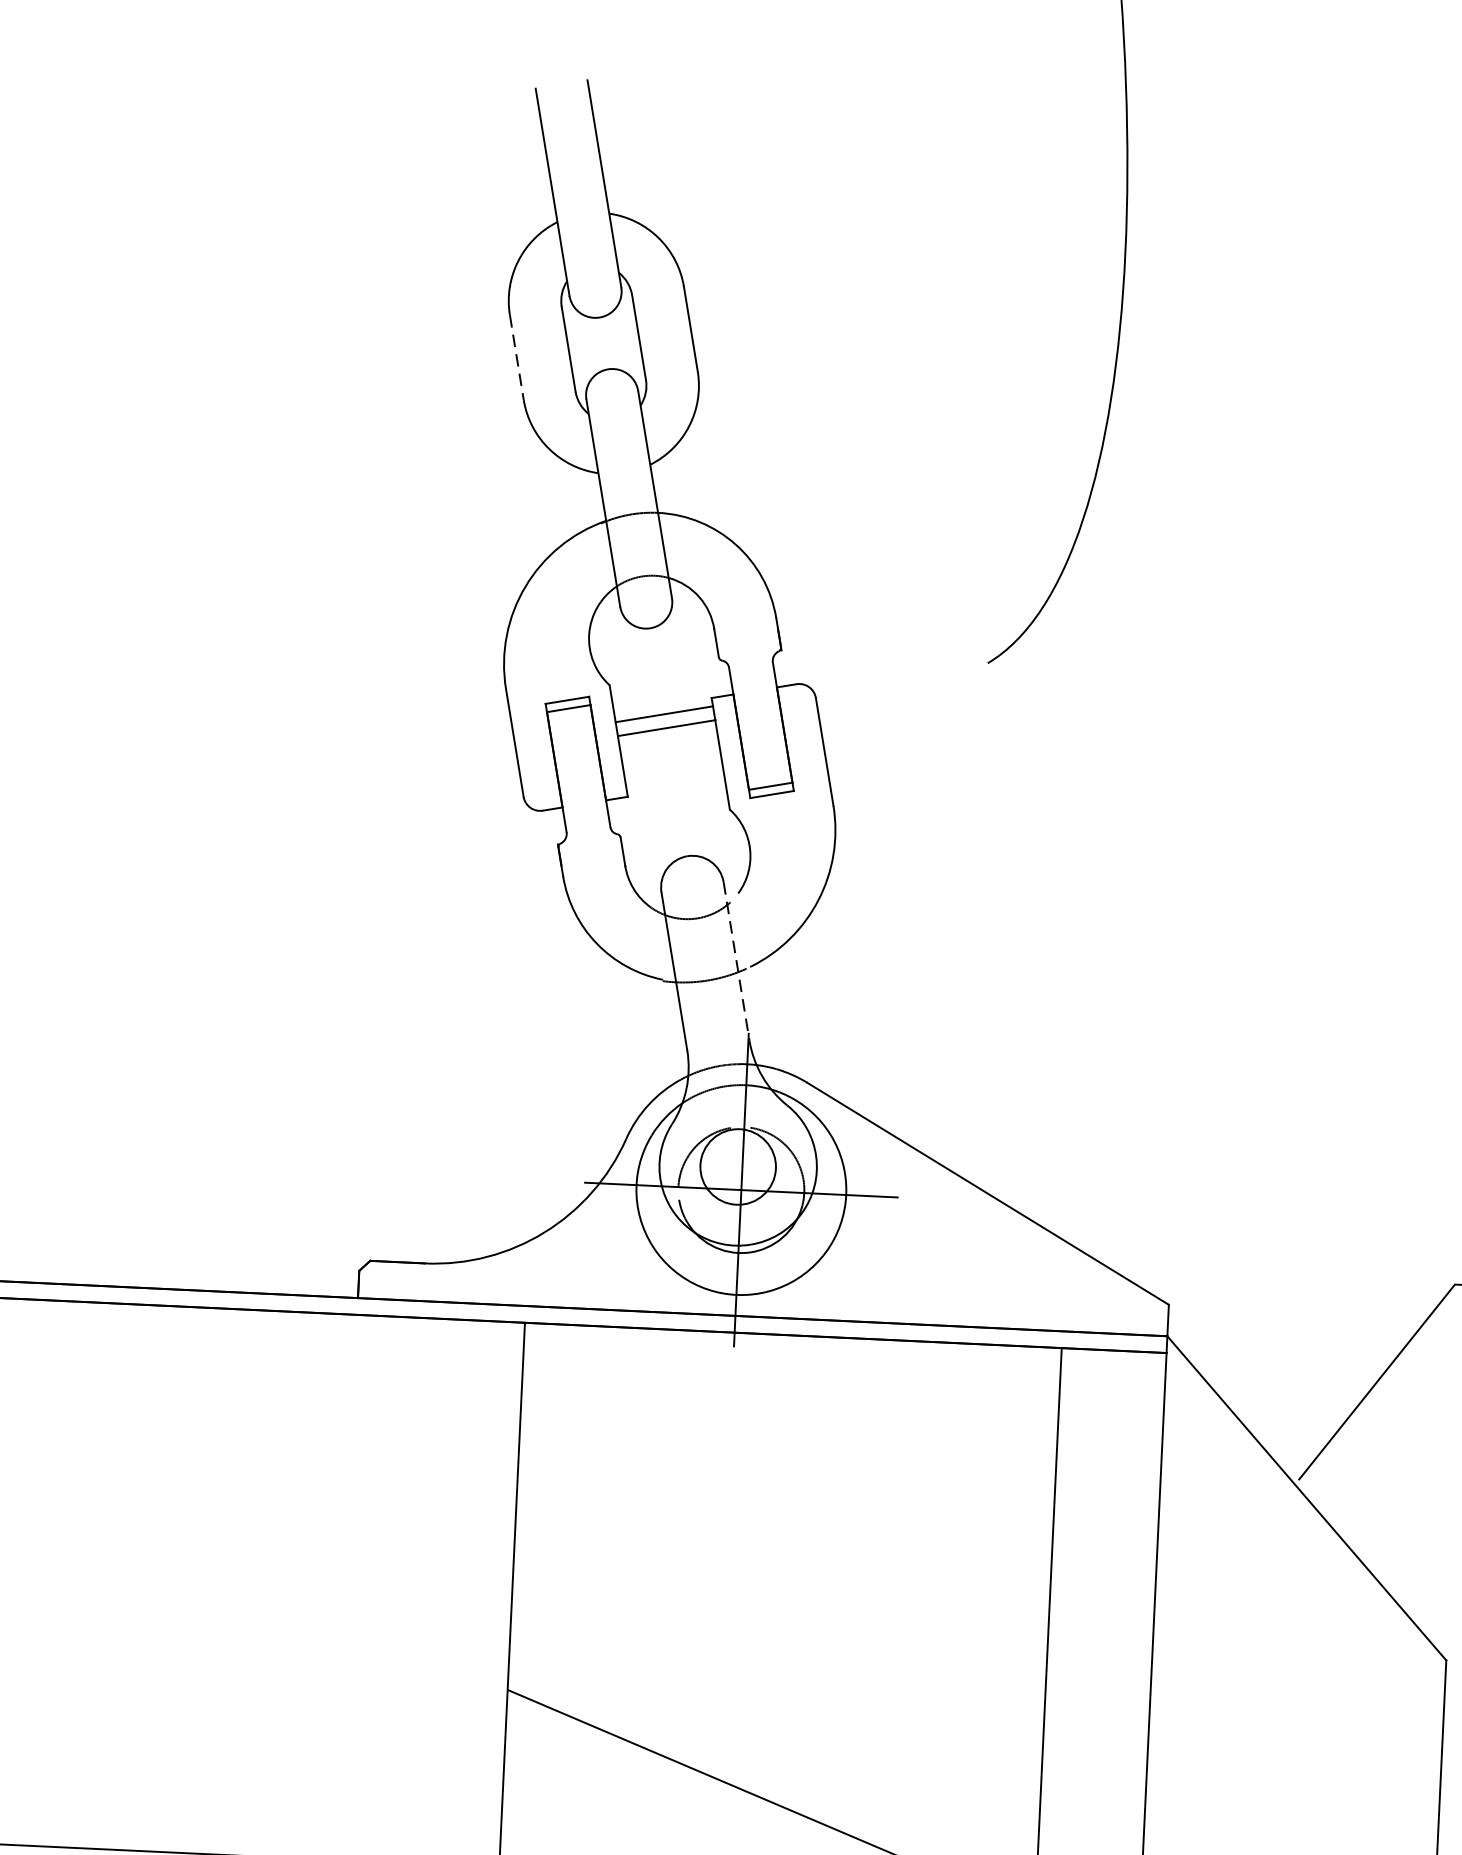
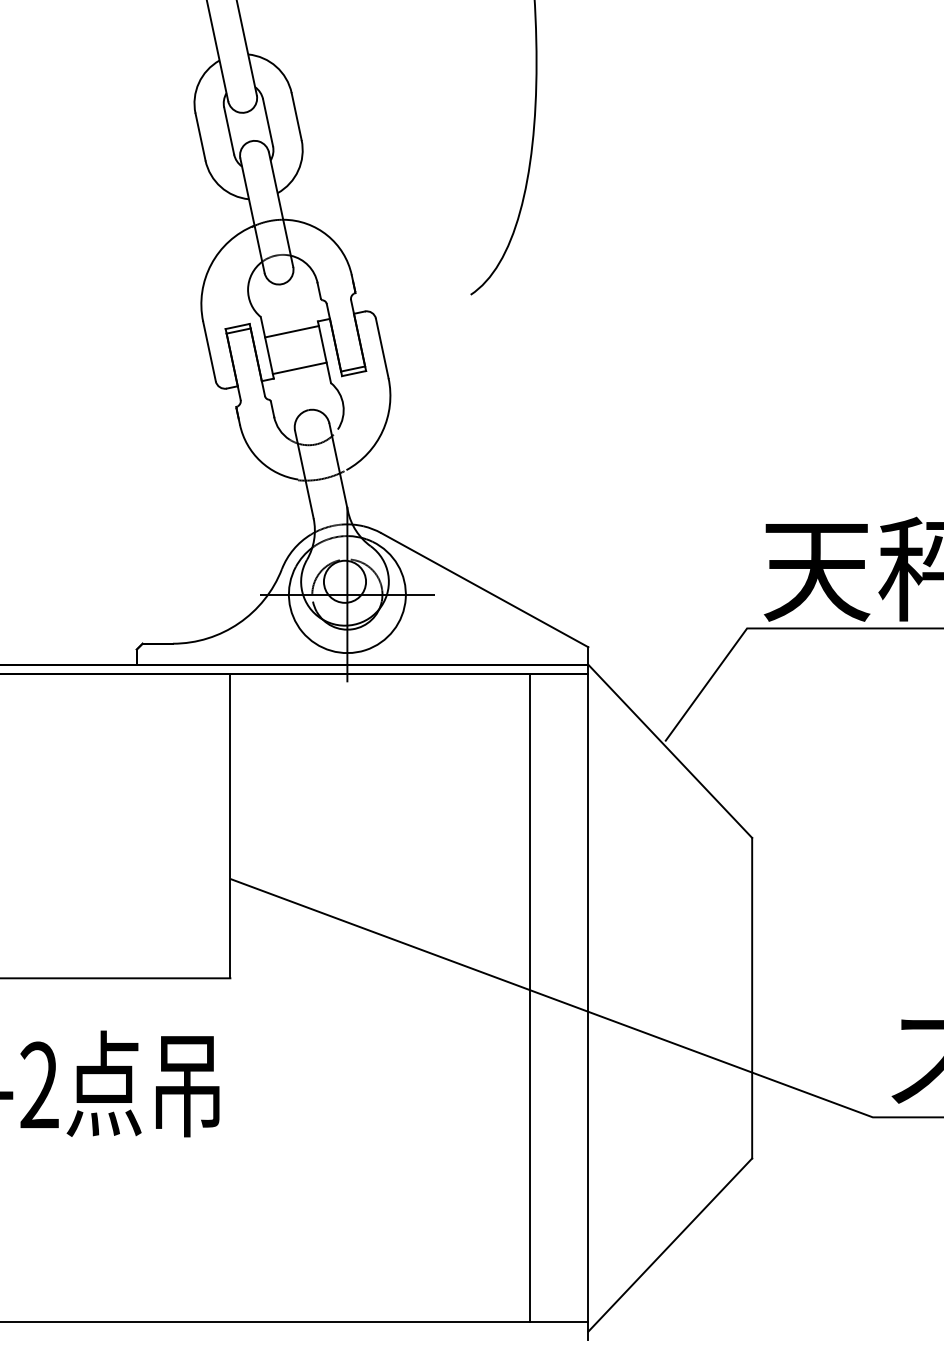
line: (516, 358) -> (200, 137), dashed -> solid
line: (666, 728) -> (299, 368), moved
line: (736, 961) -> (338, 467), dashed -> solid

